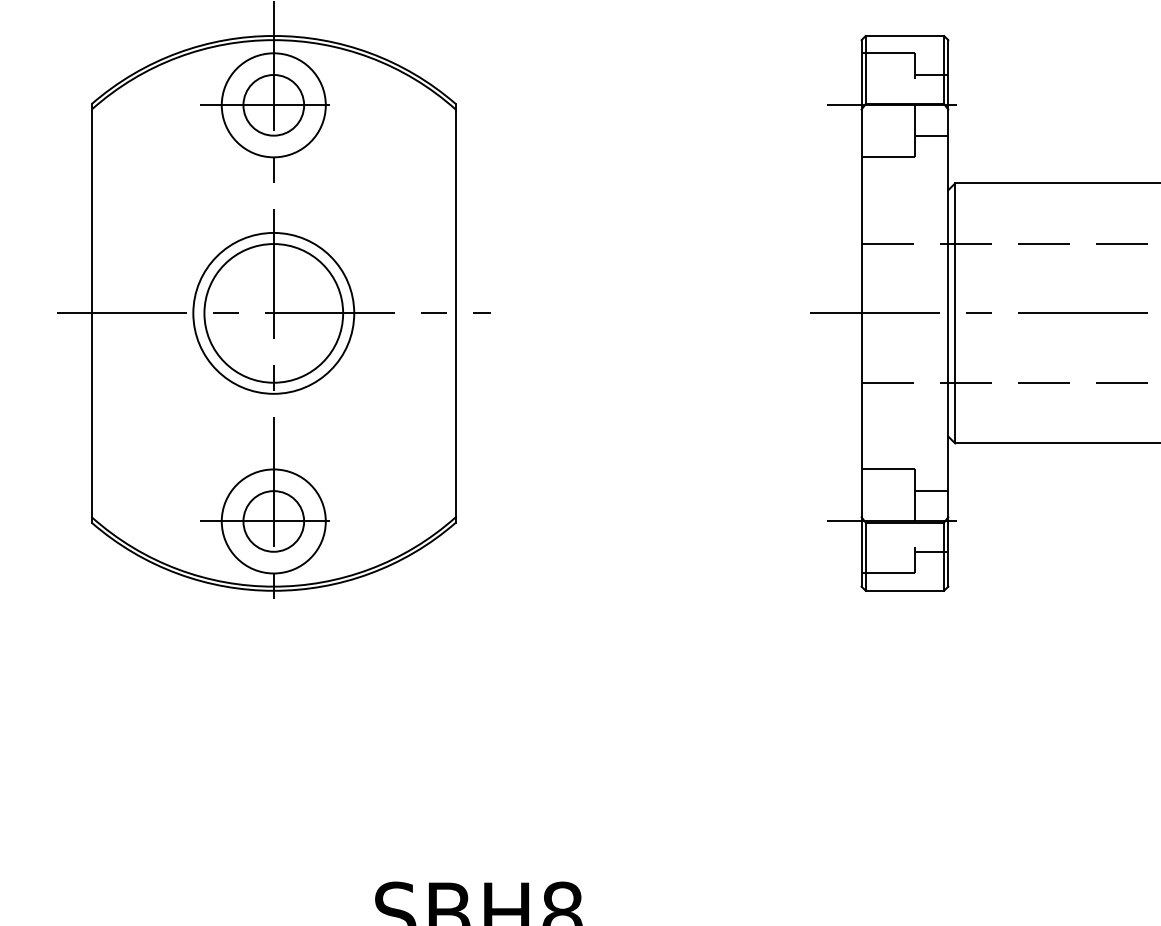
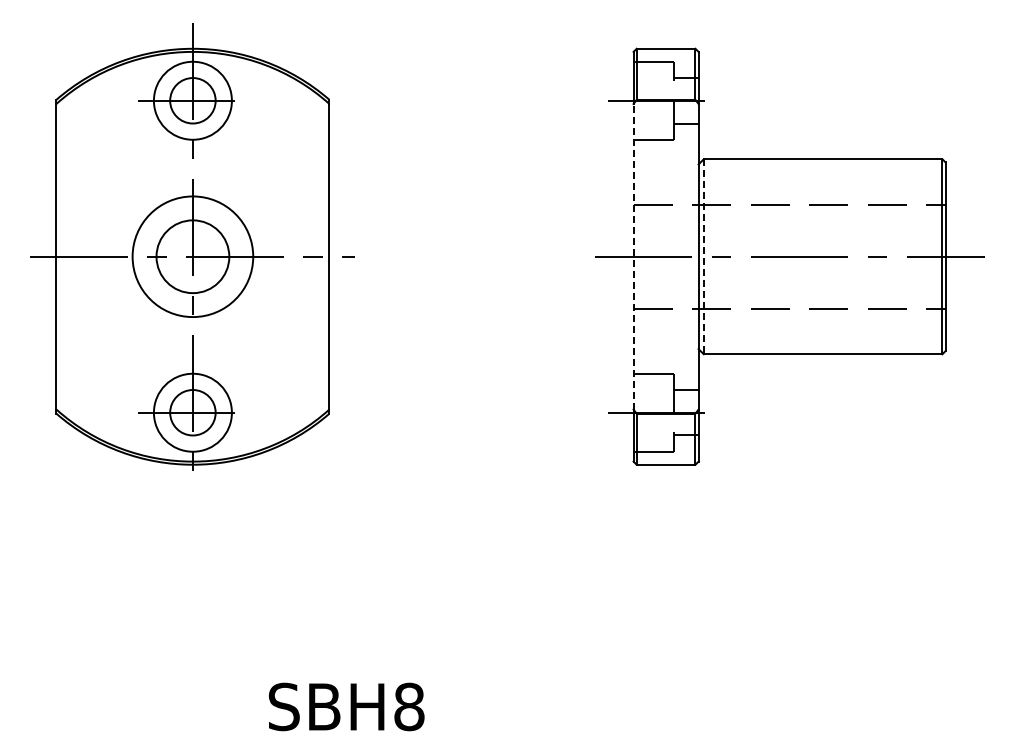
circle: (273, 313) -> (192, 256), size x0.7
line: (861, 313) -> (633, 256), solid -> dashed
line: (954, 314) -> (703, 257), solid -> dashed

